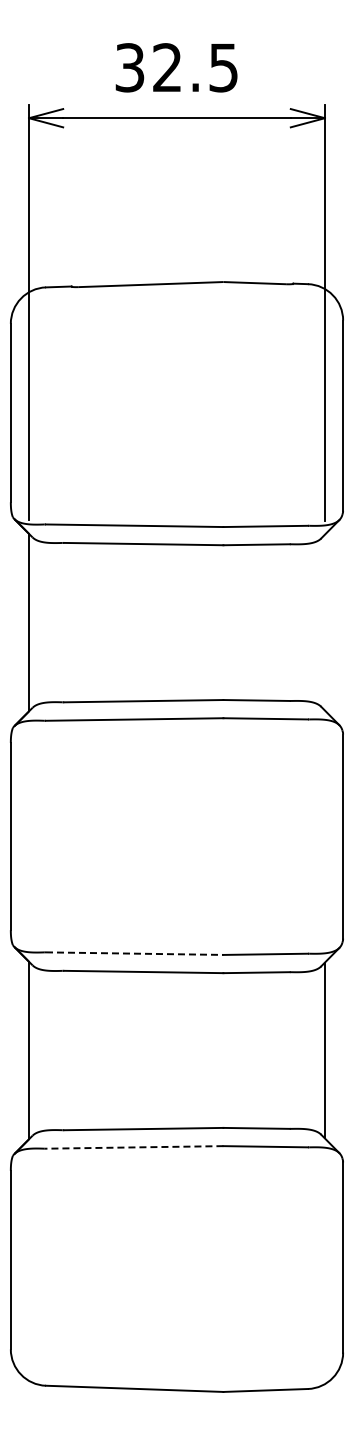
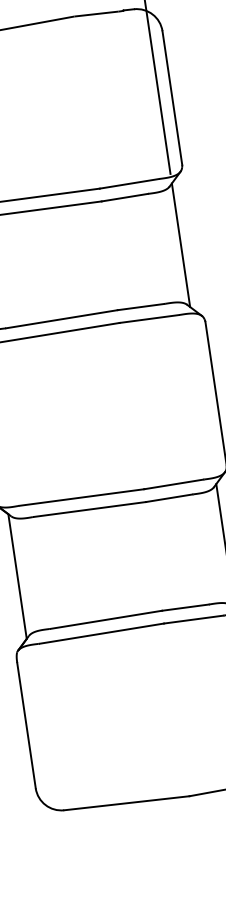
line: (324, 622) -> (180, 245), added
line: (134, 953) -> (81, 497), dashed -> solid
line: (134, 1147) -> (101, 633), dashed -> solid

